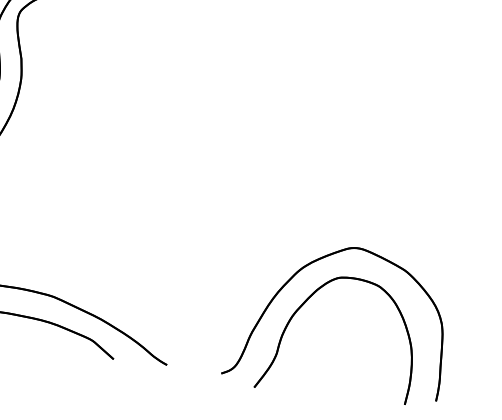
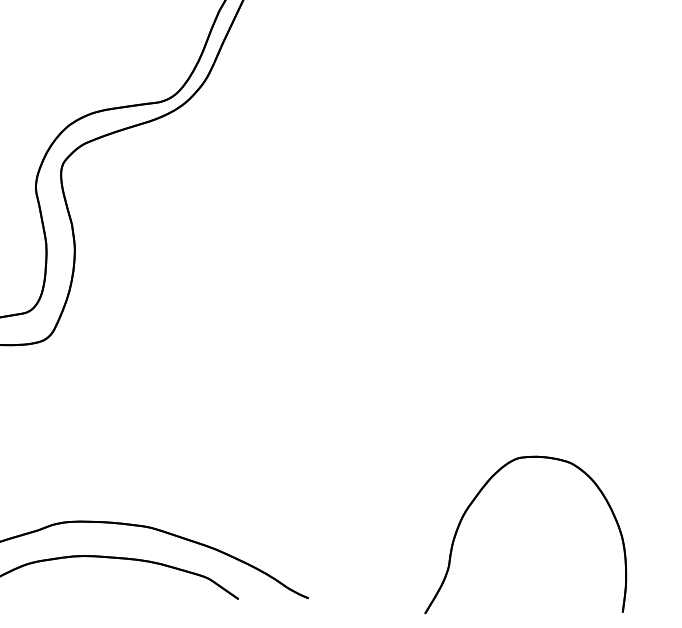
part: (306, 266) -> (473, 449), removed

